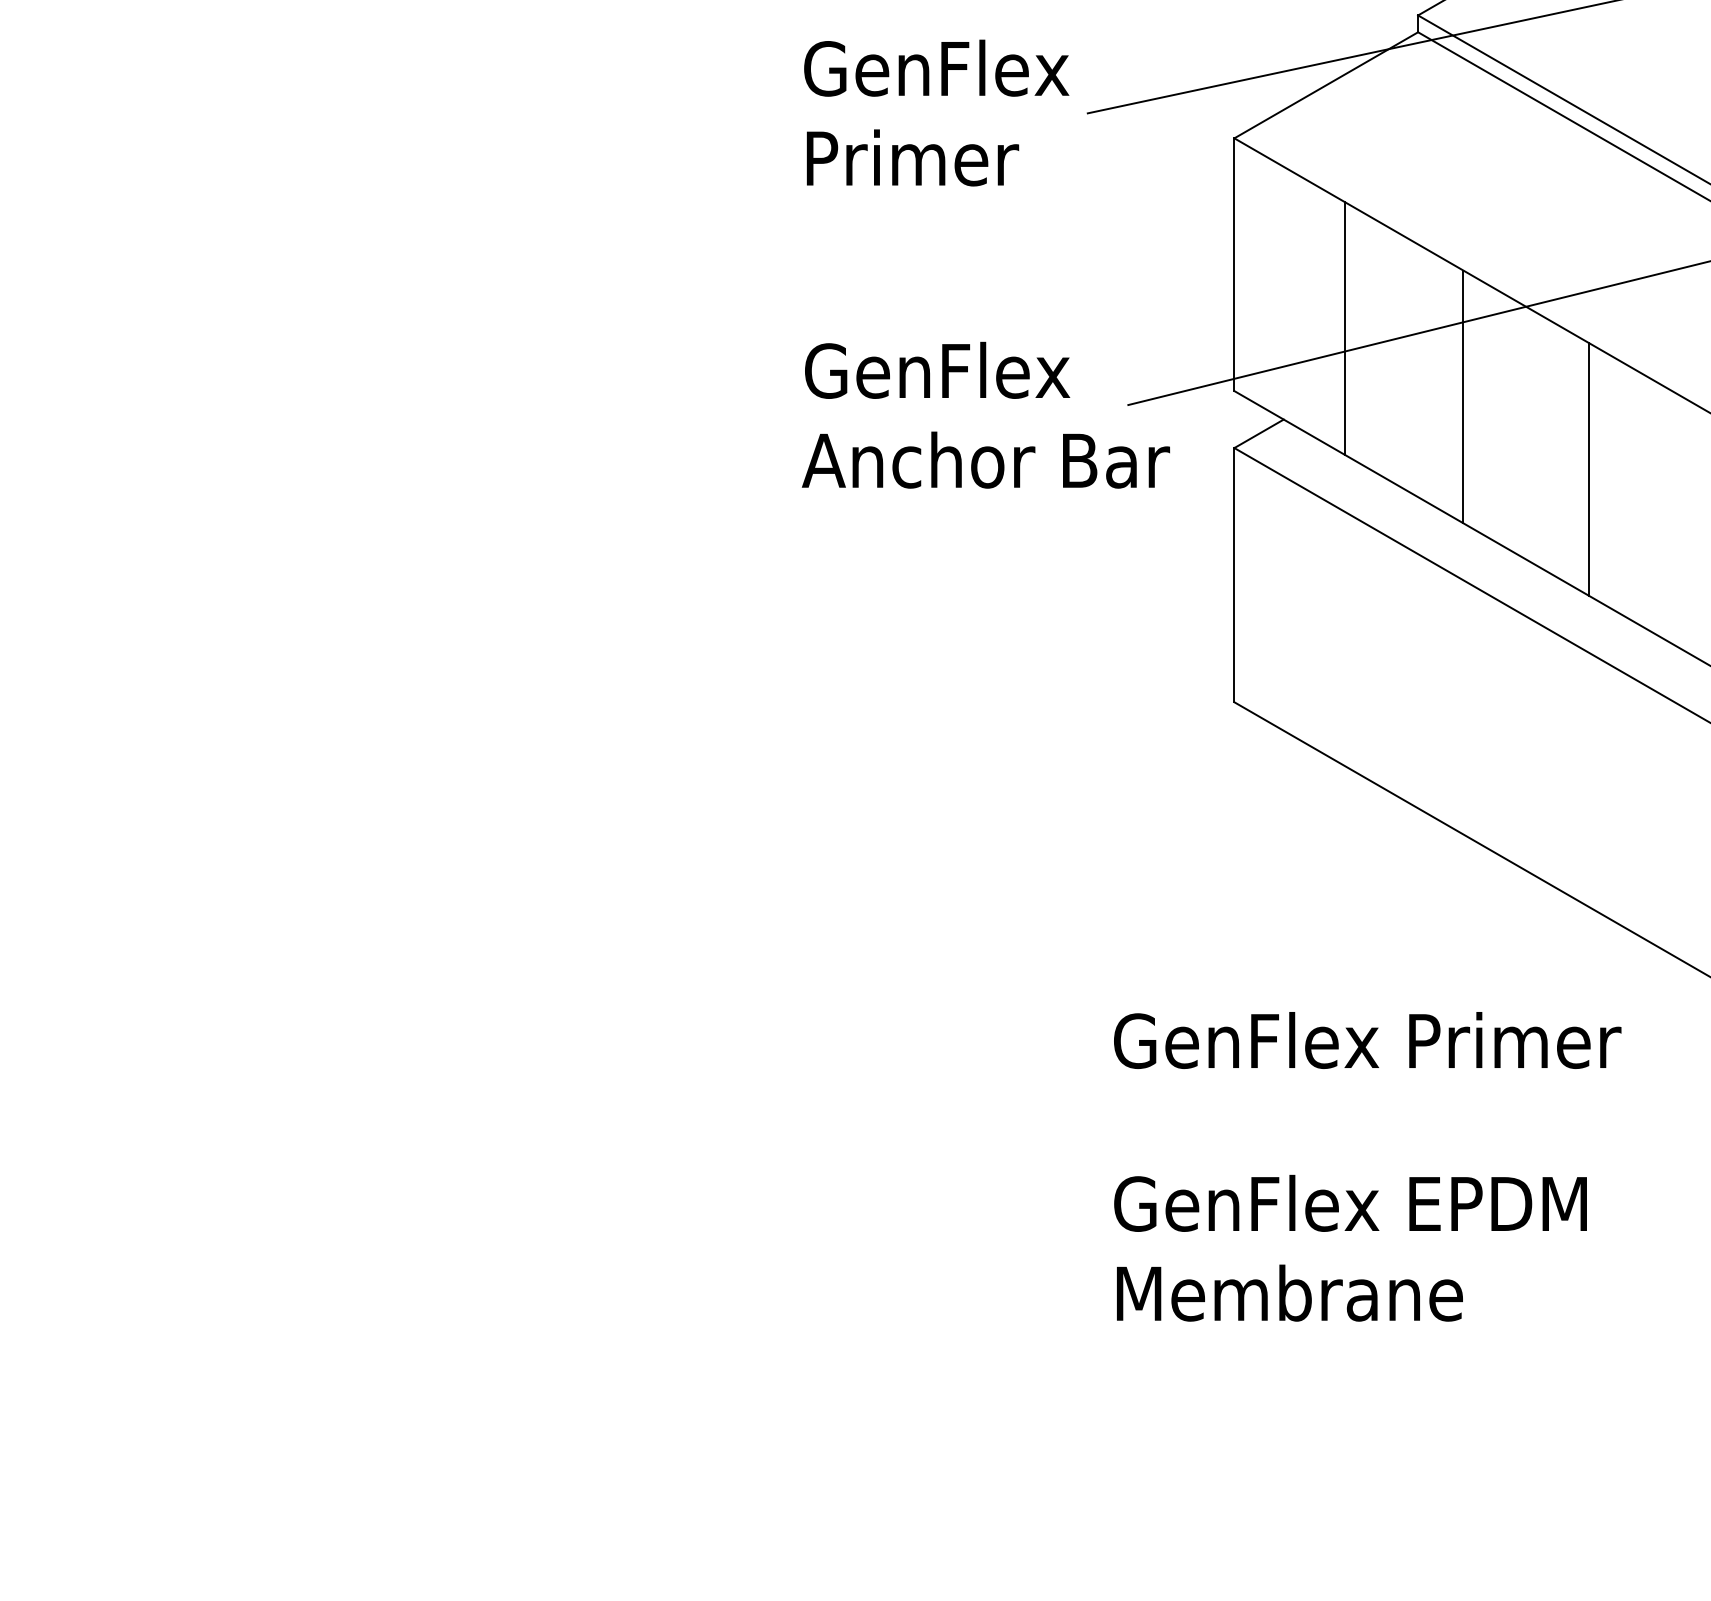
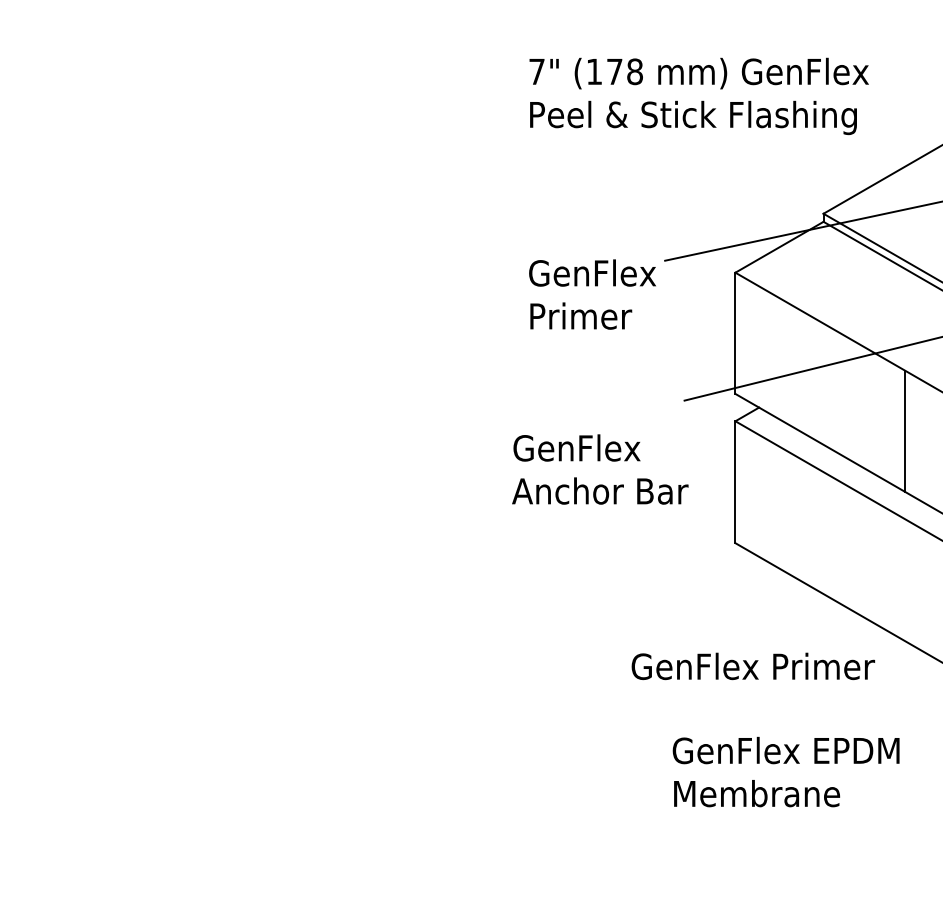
text: (936, 112) -> (592, 294), moved
line: (1345, 327) -> (788, 363), removed
line: (1463, 396) -> (845, 396), removed
text: (986, 415) -> (600, 469), moved
text: (1367, 1040) -> (753, 666), moved
text: (1349, 1247) -> (785, 771), moved

